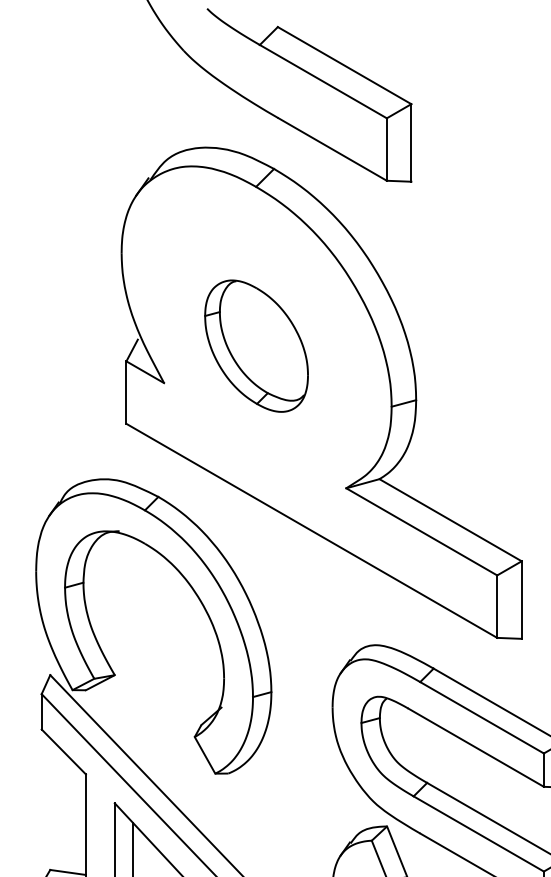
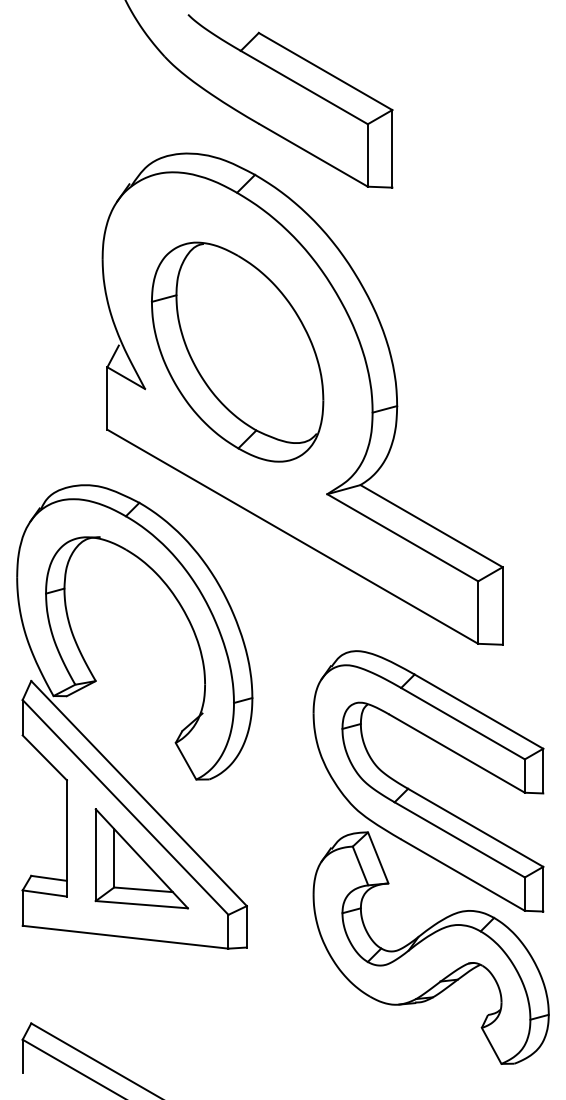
part: (256, 345) -> (237, 351), size x1.67

